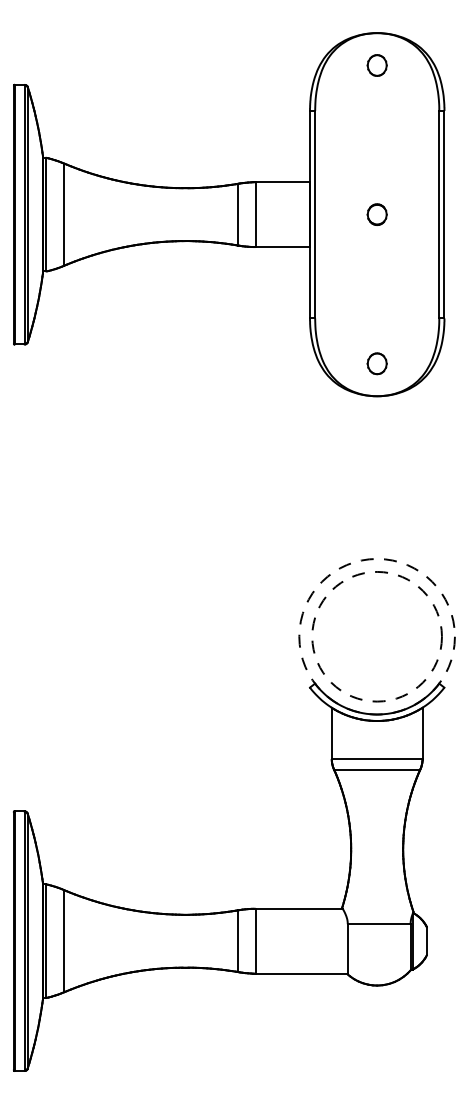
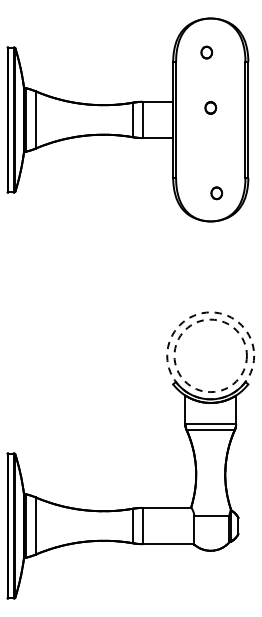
part: (376, 65) -> (206, 52), moved
part: (376, 213) -> (210, 107), moved
part: (376, 364) -> (216, 193), moved

